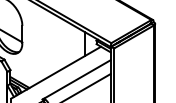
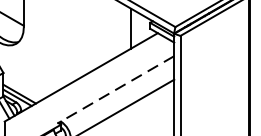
line: (76, 79) -> (116, 88), solid -> dashed

